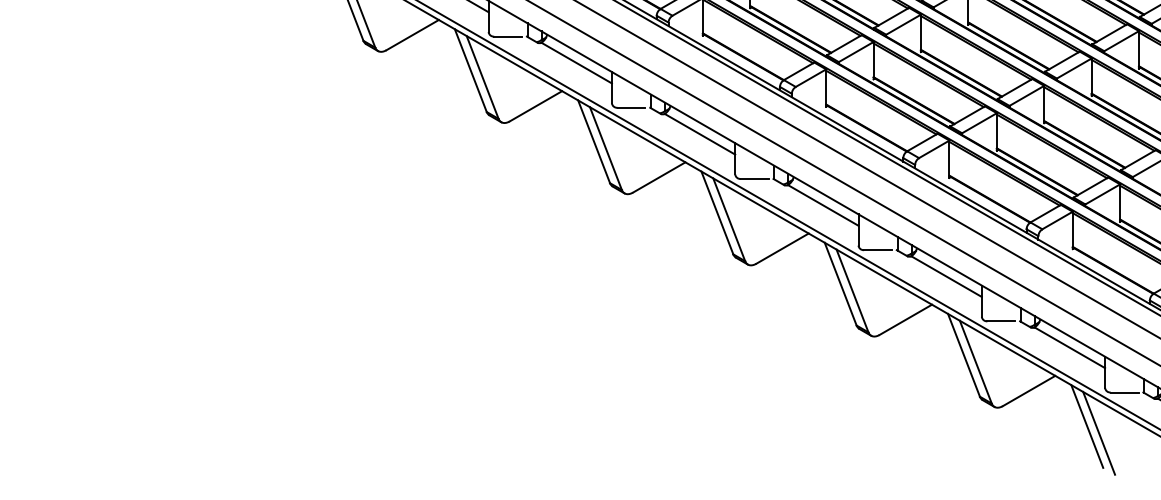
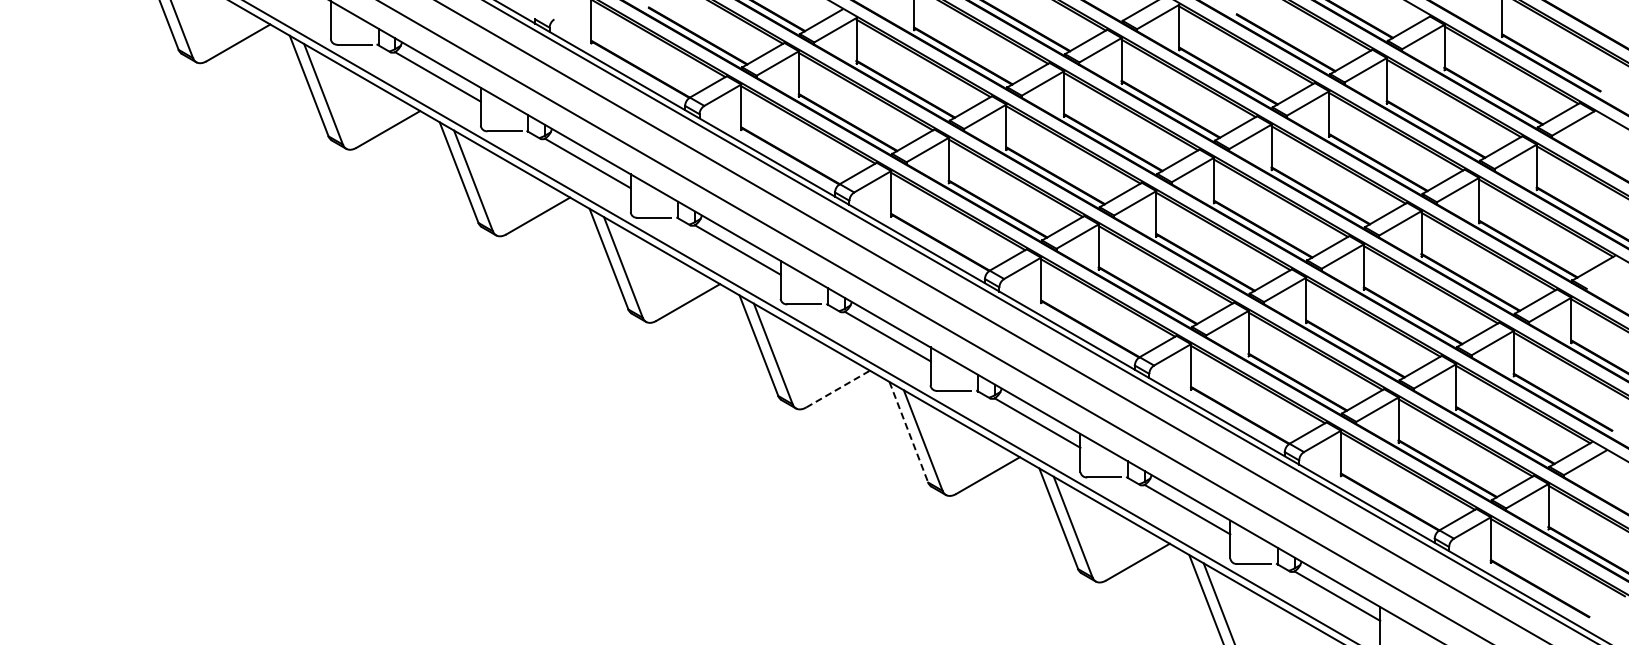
line: (782, 248) -> (838, 389), solid -> dashed
line: (840, 284) -> (908, 432), solid -> dashed

